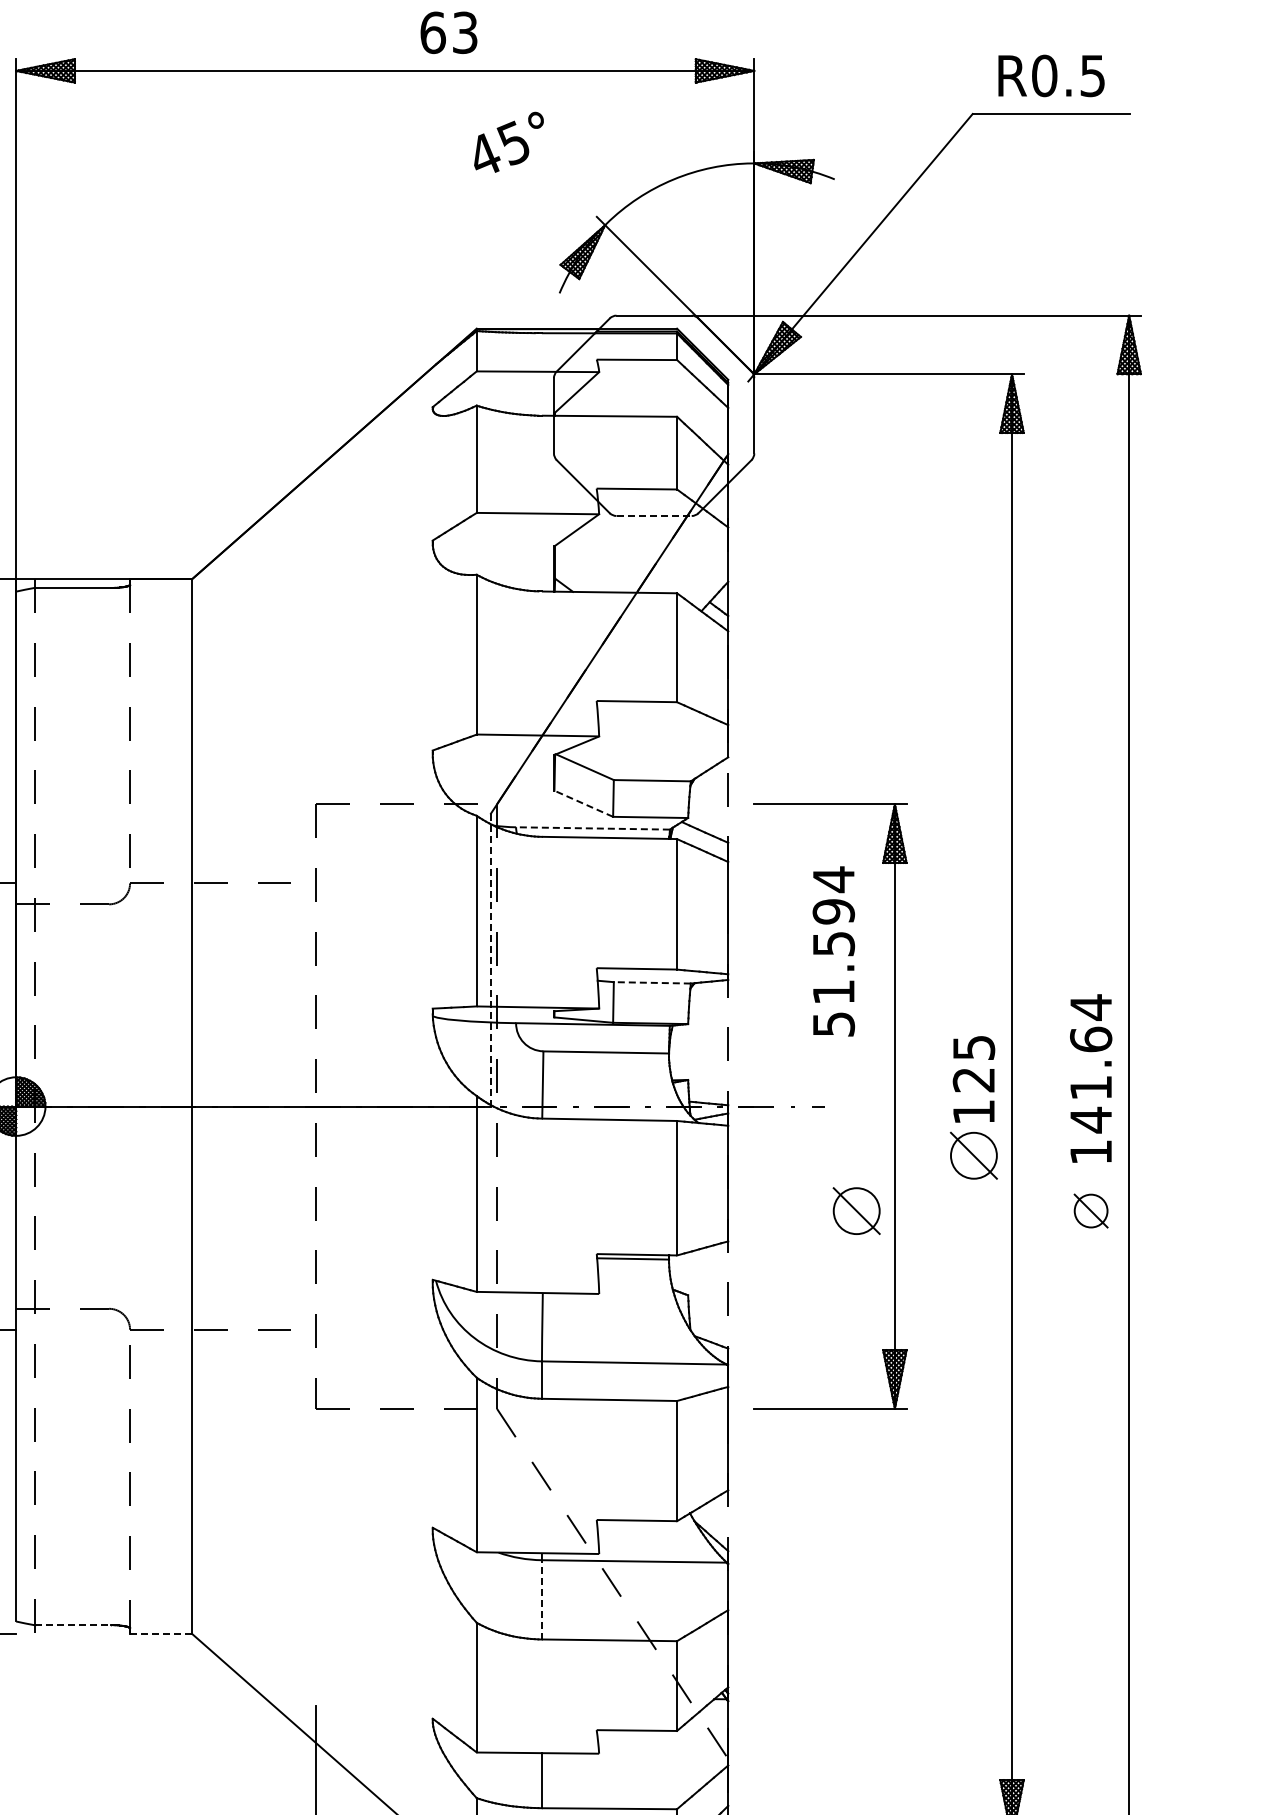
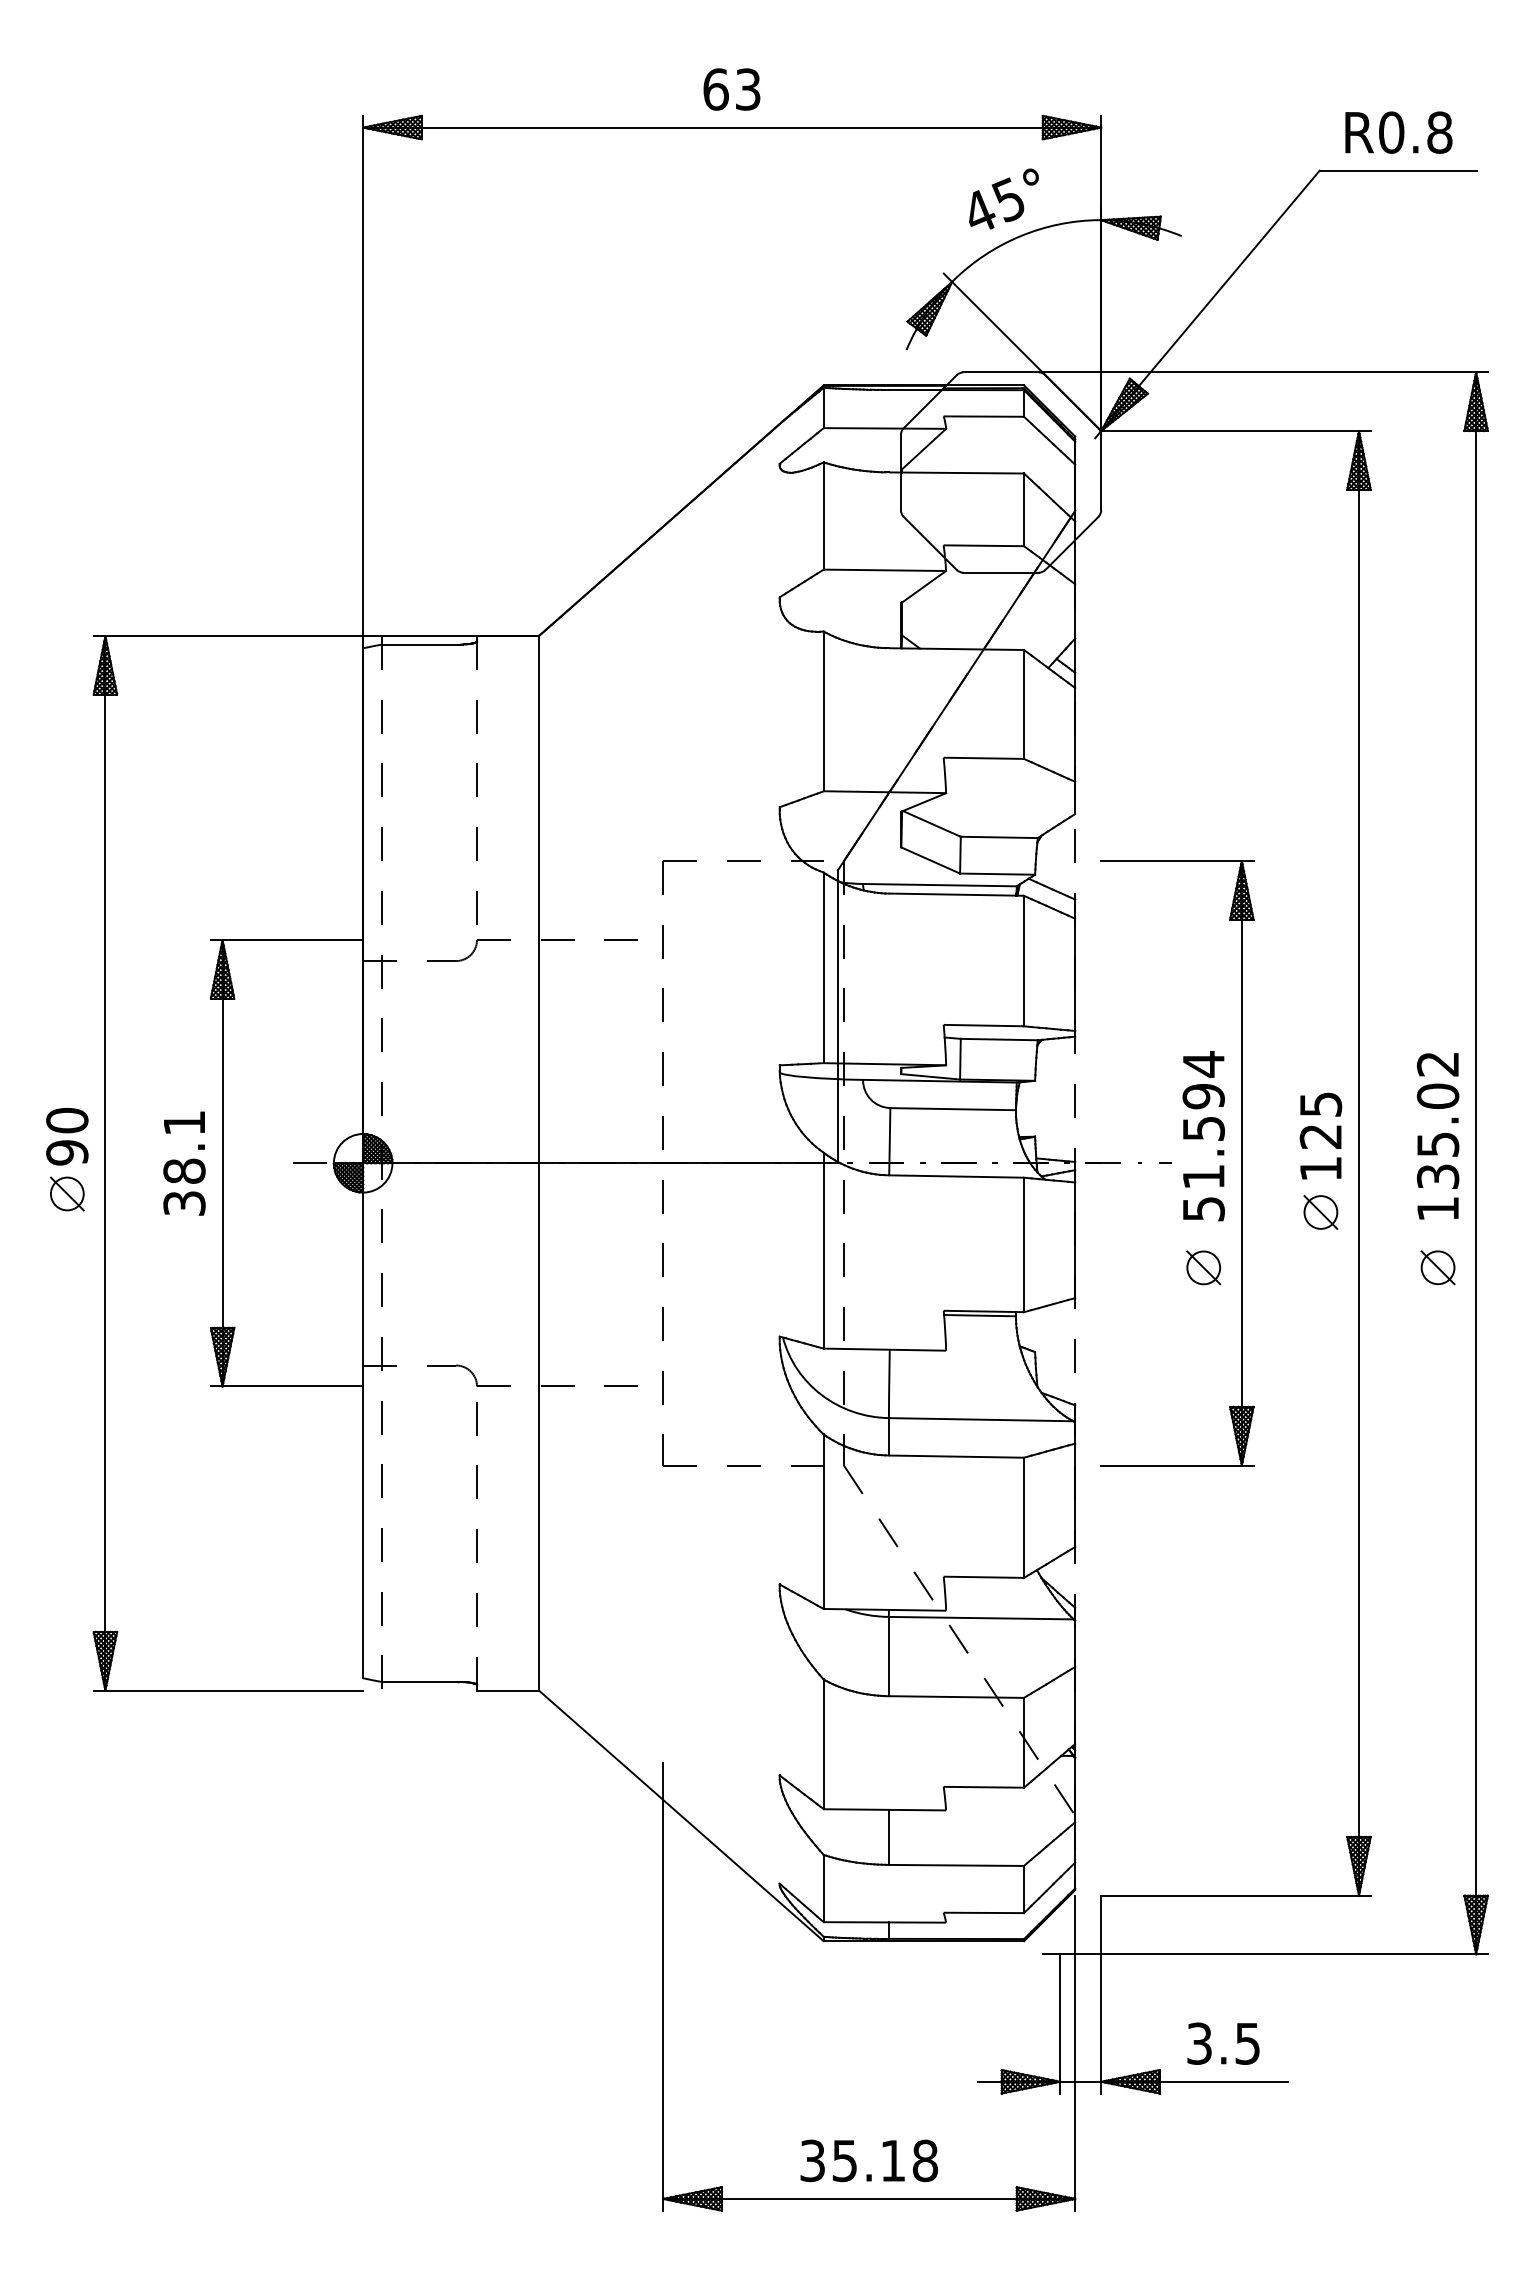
text: (448, 32) -> (731, 89), moved
text: (1092, 75) -> (1439, 132), R0.5 -> R0.8
text: (508, 141) -> (1003, 198), moved
line: (654, 515) -> (1001, 572), dashed -> solid
line: (583, 803) -> (930, 860), dashed -> solid
line: (592, 828) -> (939, 885), dashed -> solid
text: (833, 951) -> (1203, 1136), moved
line: (490, 959) -> (837, 1016), dashed -> solid
line: (651, 982) -> (998, 1039), dashed -> solid
text: (1090, 1063) -> (1437, 1120), 141.64 -> 135.02
part: (973, 1155) -> (1320, 1212), size x0.71
part: (856, 1210) -> (1203, 1267), size x0.71
line: (541, 1599) -> (888, 1656), dashed -> solid
line: (73, 1624) -> (420, 1681), dashed -> solid
line: (160, 1633) -> (507, 1690), dashed -> solid

